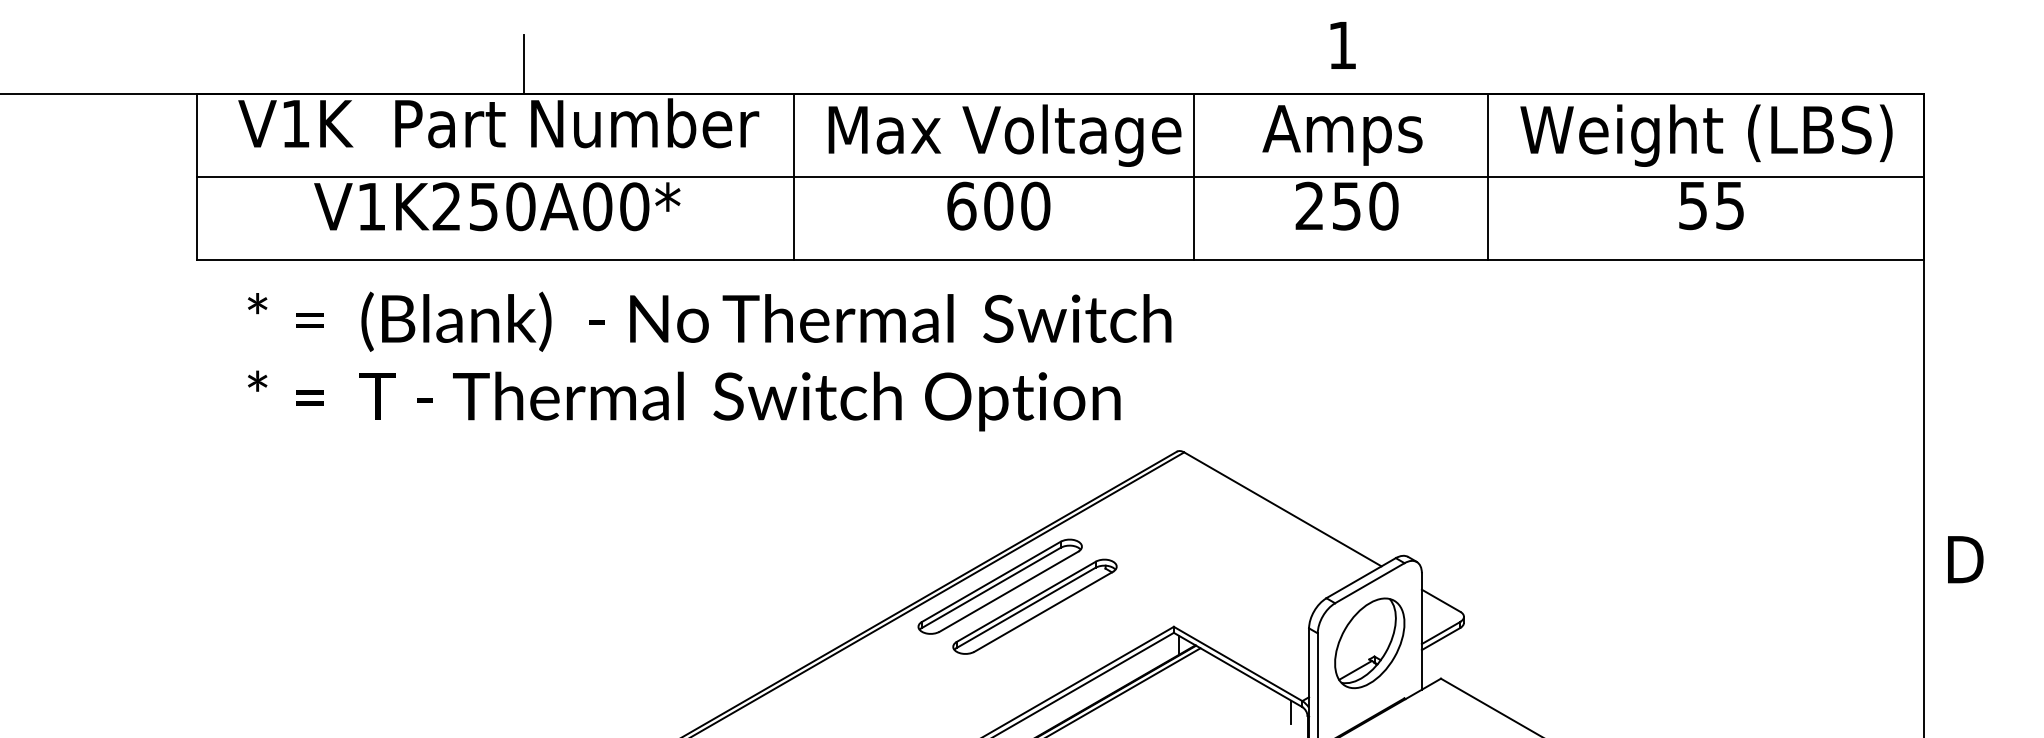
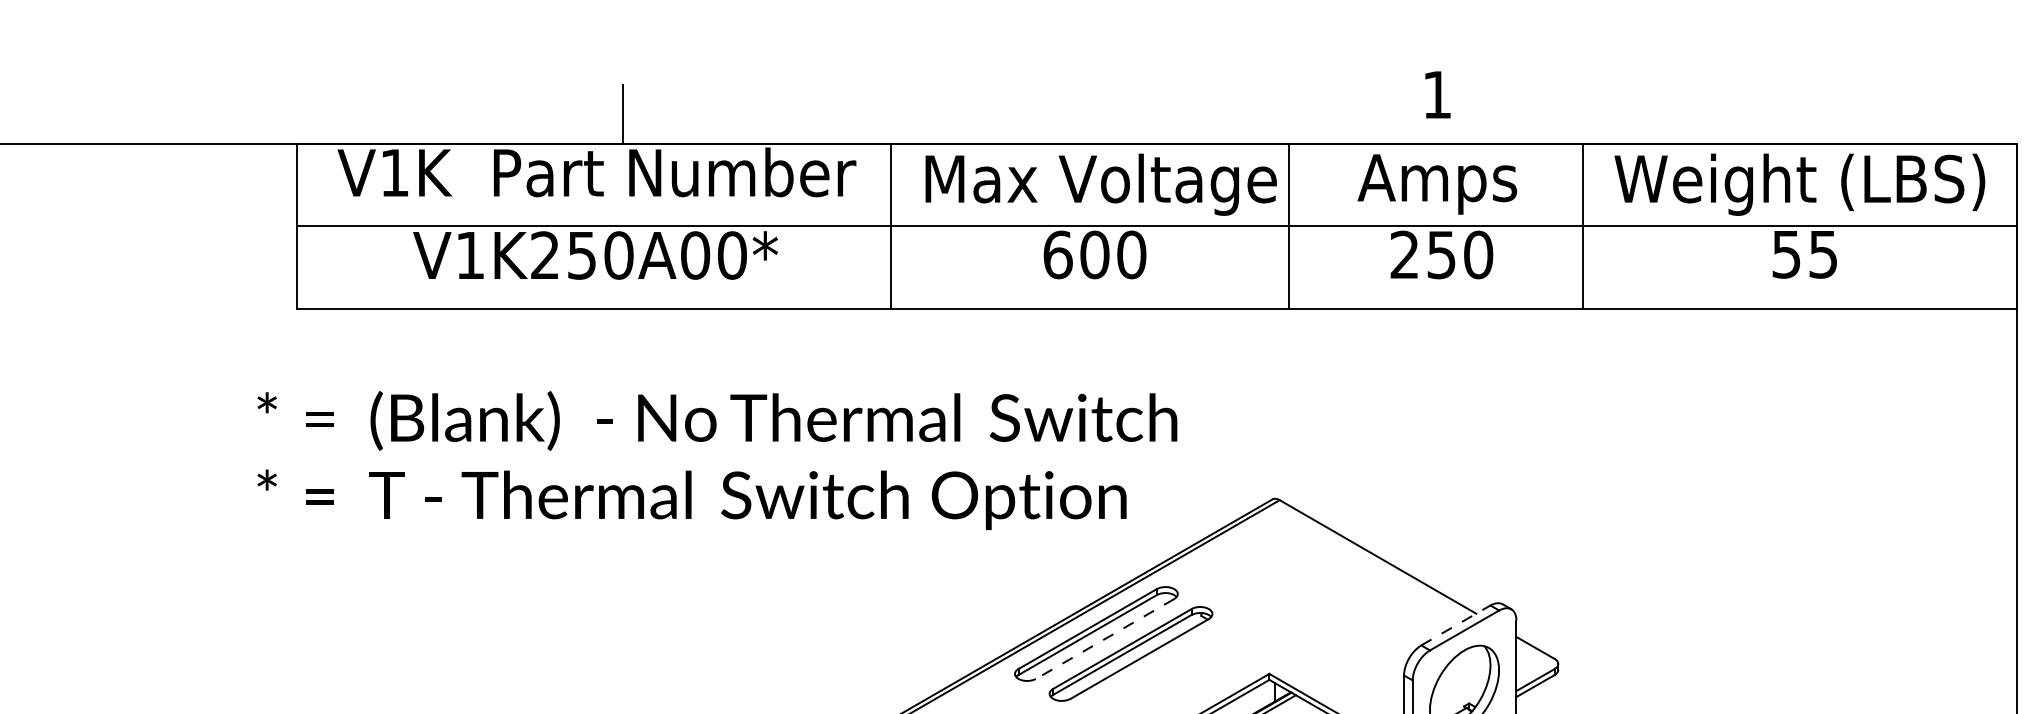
text: (709, 361) -> (717, 460), moved
line: (1361, 577) -> (1456, 624), solid -> dashed
line: (1008, 592) -> (1104, 639), solid -> dashed

